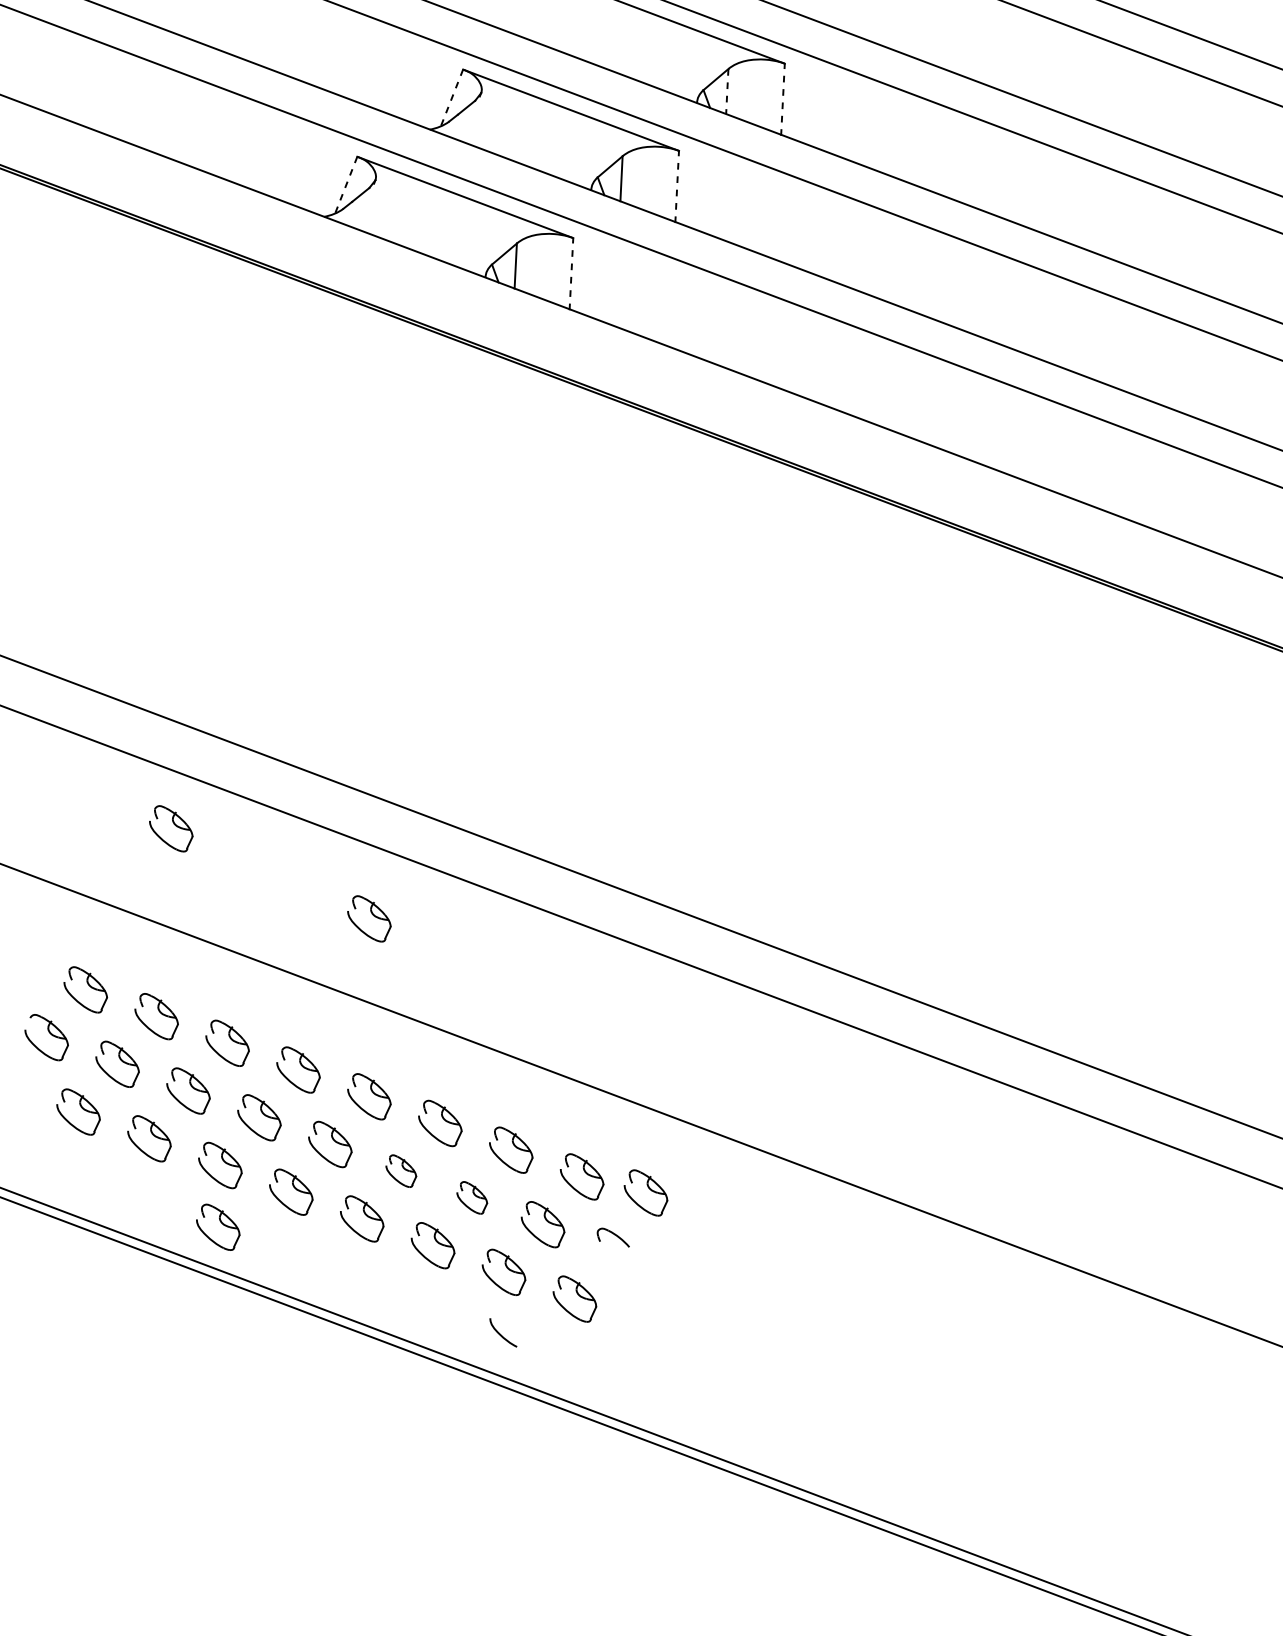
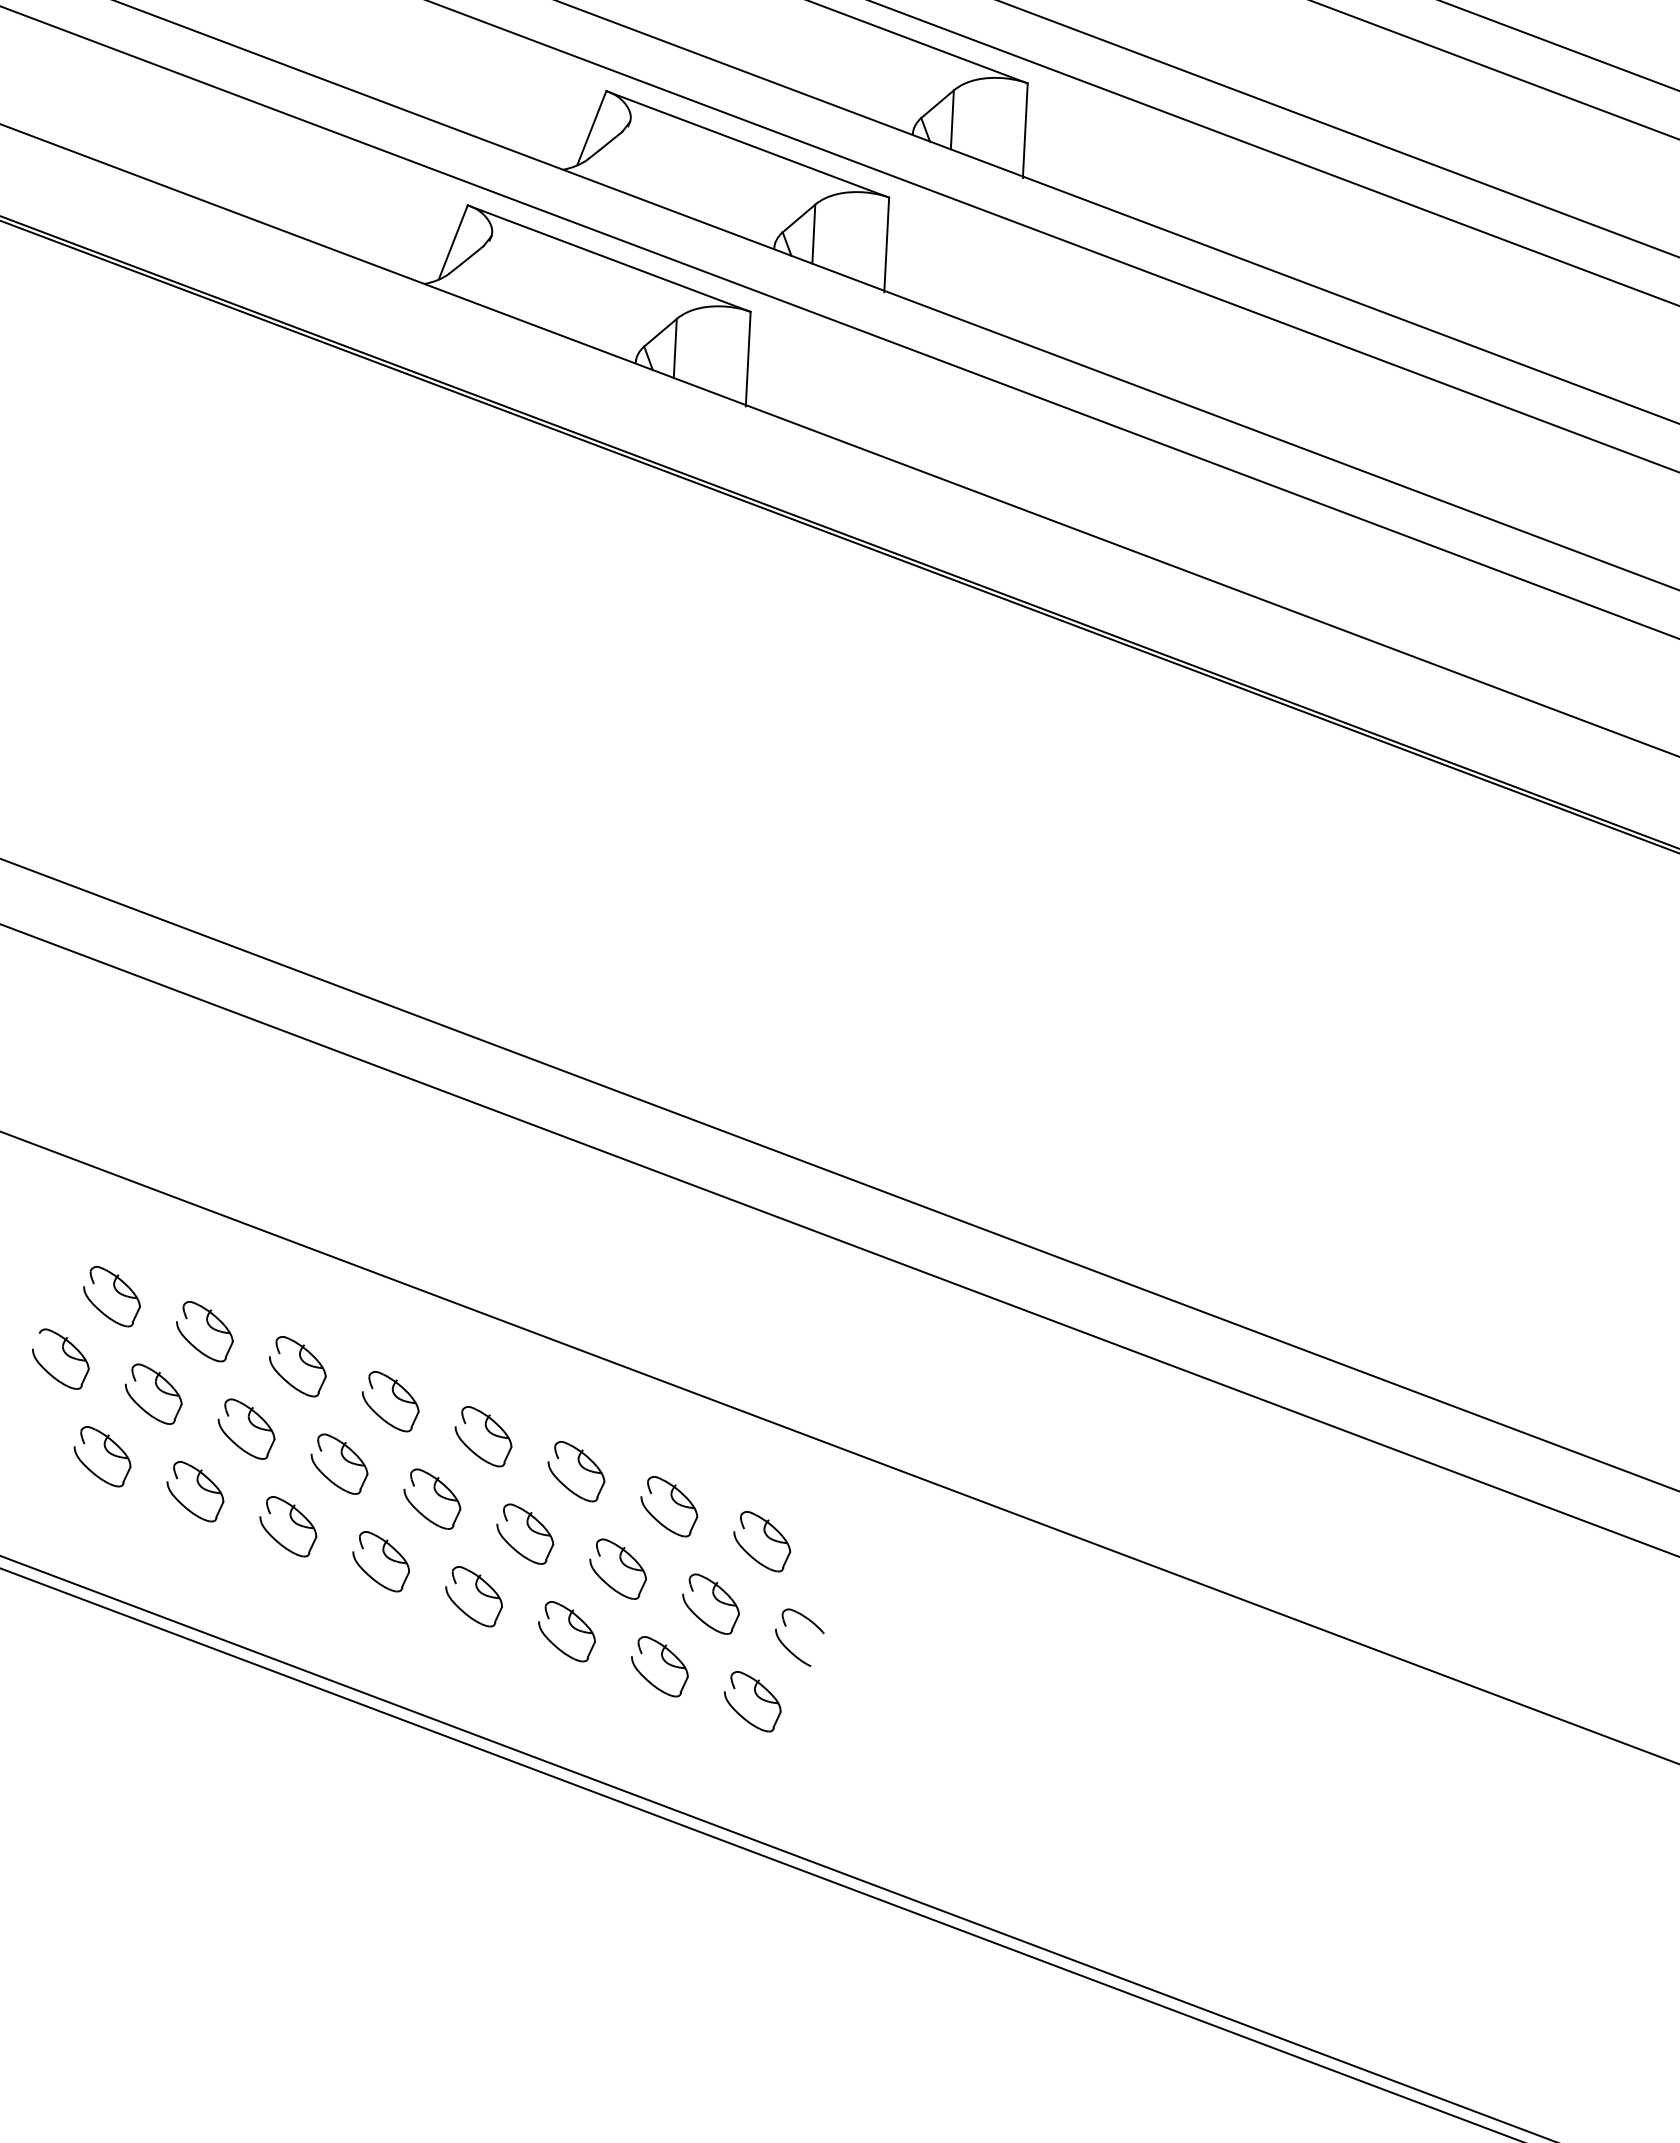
line: (727, 91) -> (952, 119), dashed -> solid
line: (451, 98) -> (591, 128), dashed -> solid
line: (783, 99) -> (1025, 130), dashed -> solid
line: (346, 185) -> (453, 242), dashed -> solid
line: (676, 186) -> (886, 244), dashed -> solid
line: (571, 273) -> (748, 358), dashed -> solid
part: (174, 824) -> (228, 1080), removed
part: (372, 914) -> (487, 1198), removed
part: (401, 1170) -> (525, 1533), size x1.43
part: (649, 1189) -> (850, 1558), removed
part: (472, 1197) -> (618, 1568), size x1.43
part: (221, 1223) -> (289, 1602), removed
curve: (501, 1334) -> (790, 1650), moved

